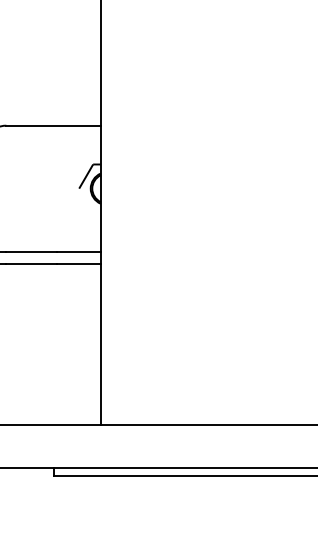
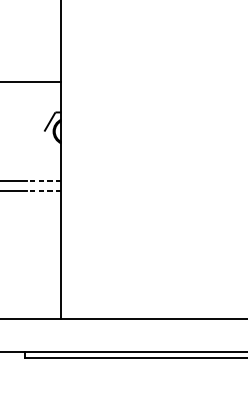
line: (78, 251) -> (43, 181), solid -> dashed
line: (78, 264) -> (43, 191), solid -> dashed

